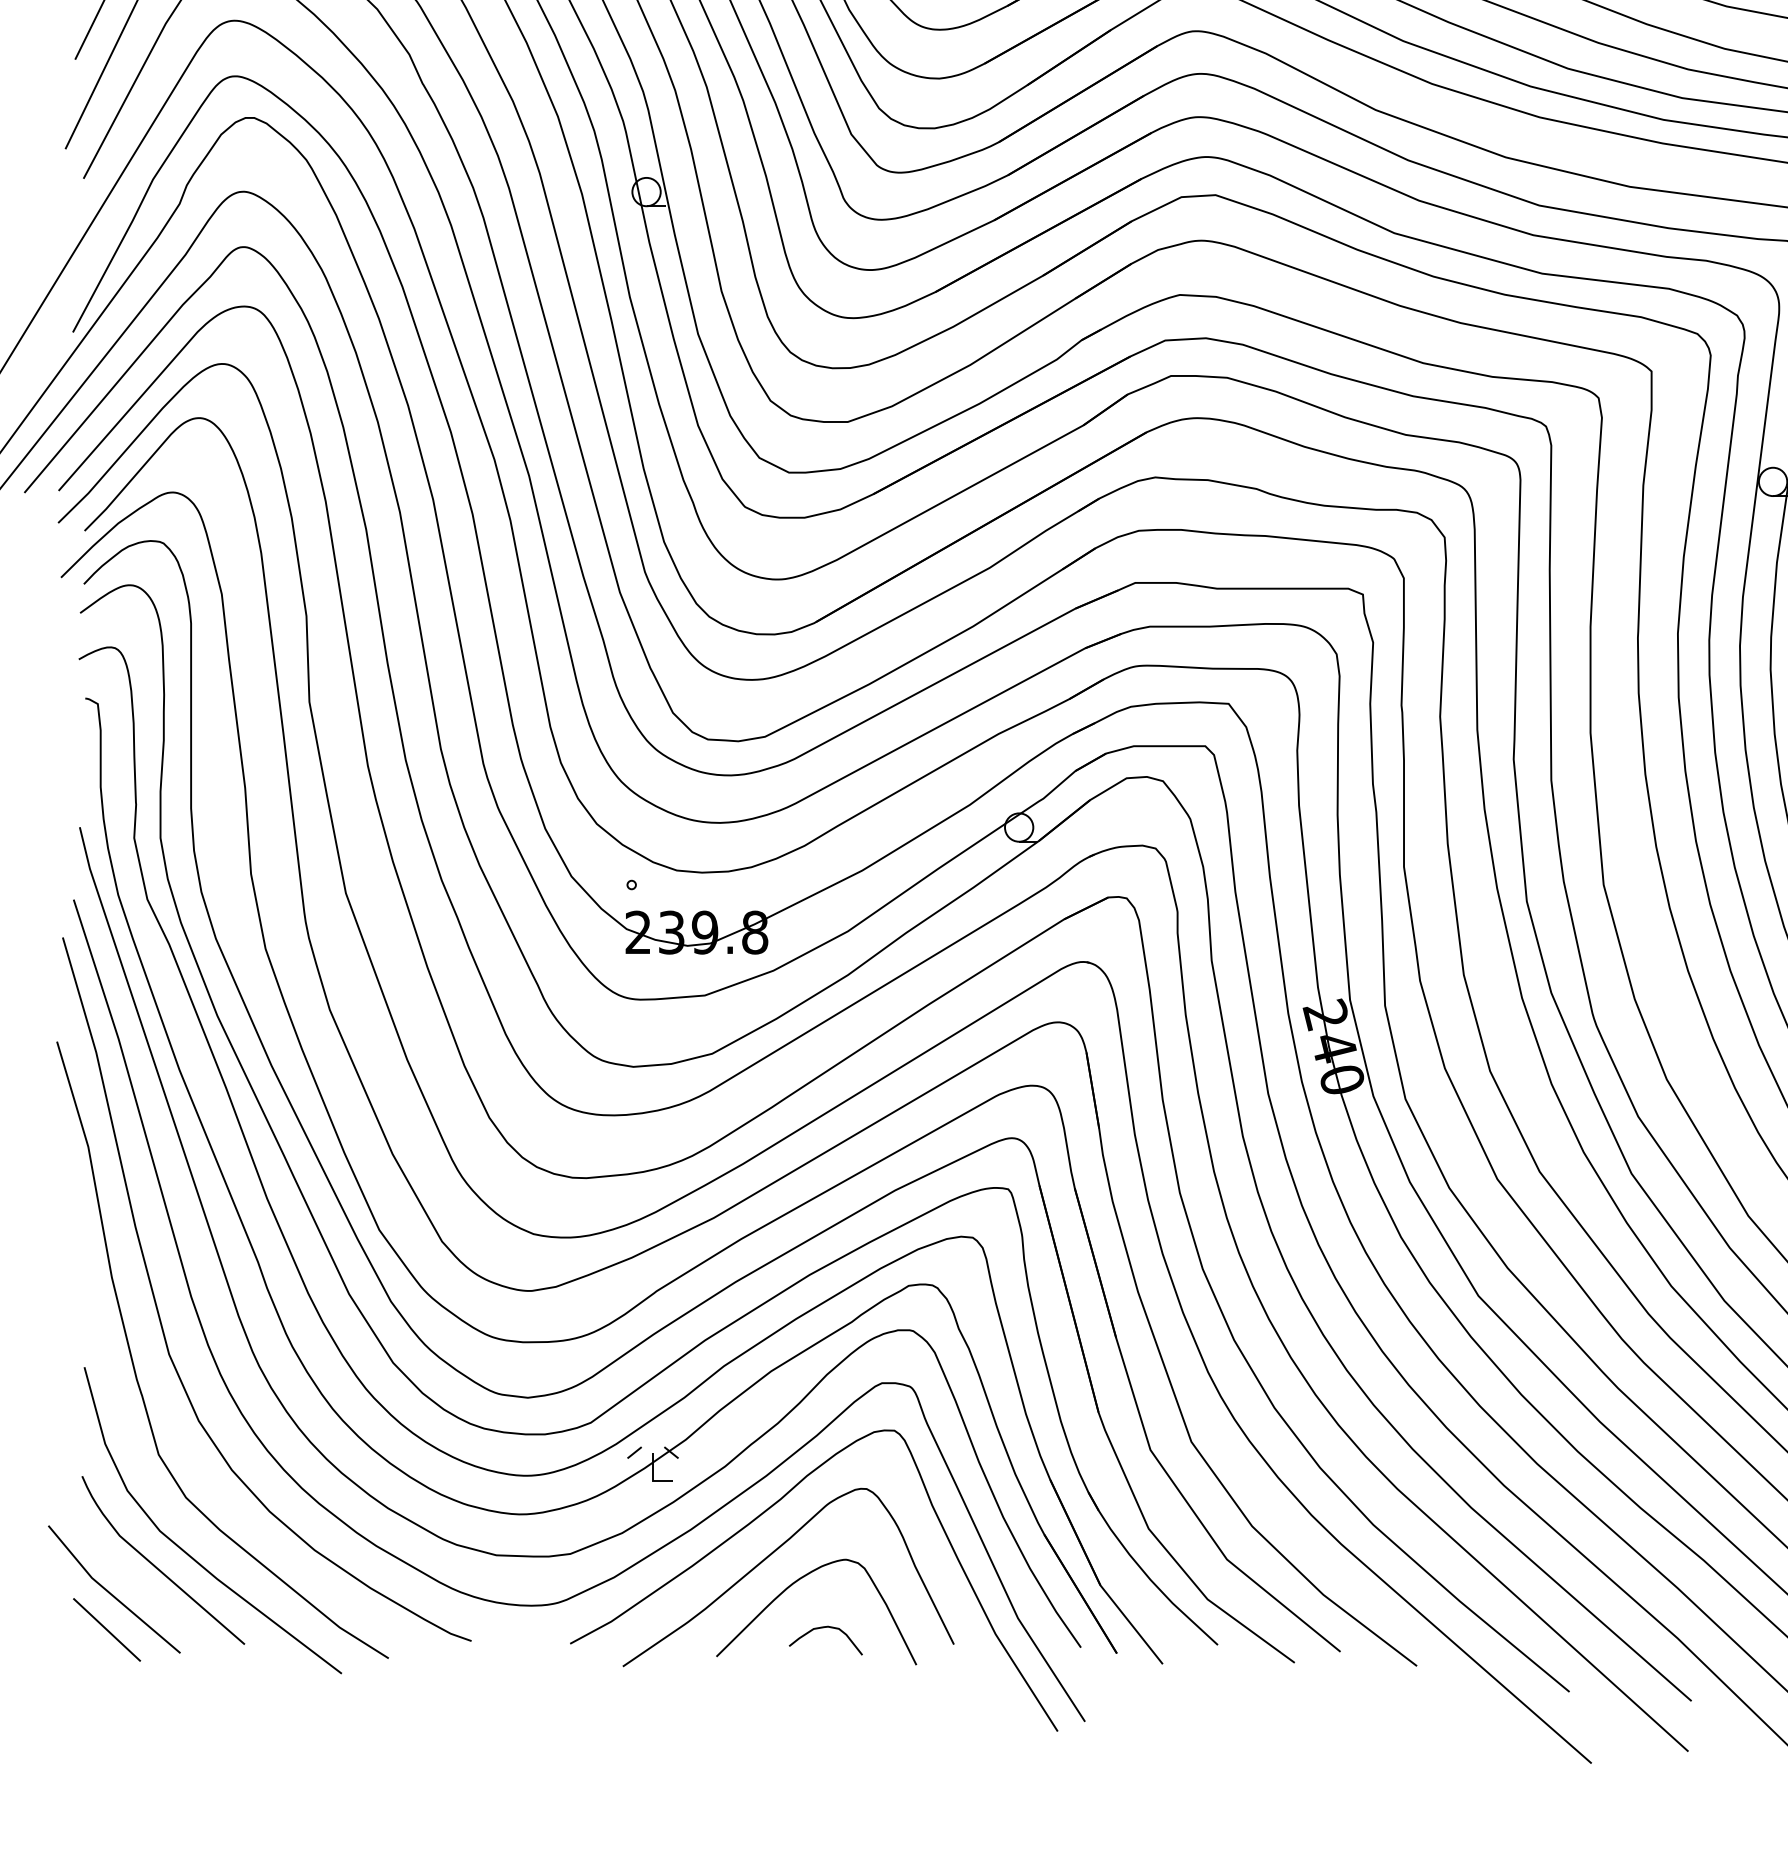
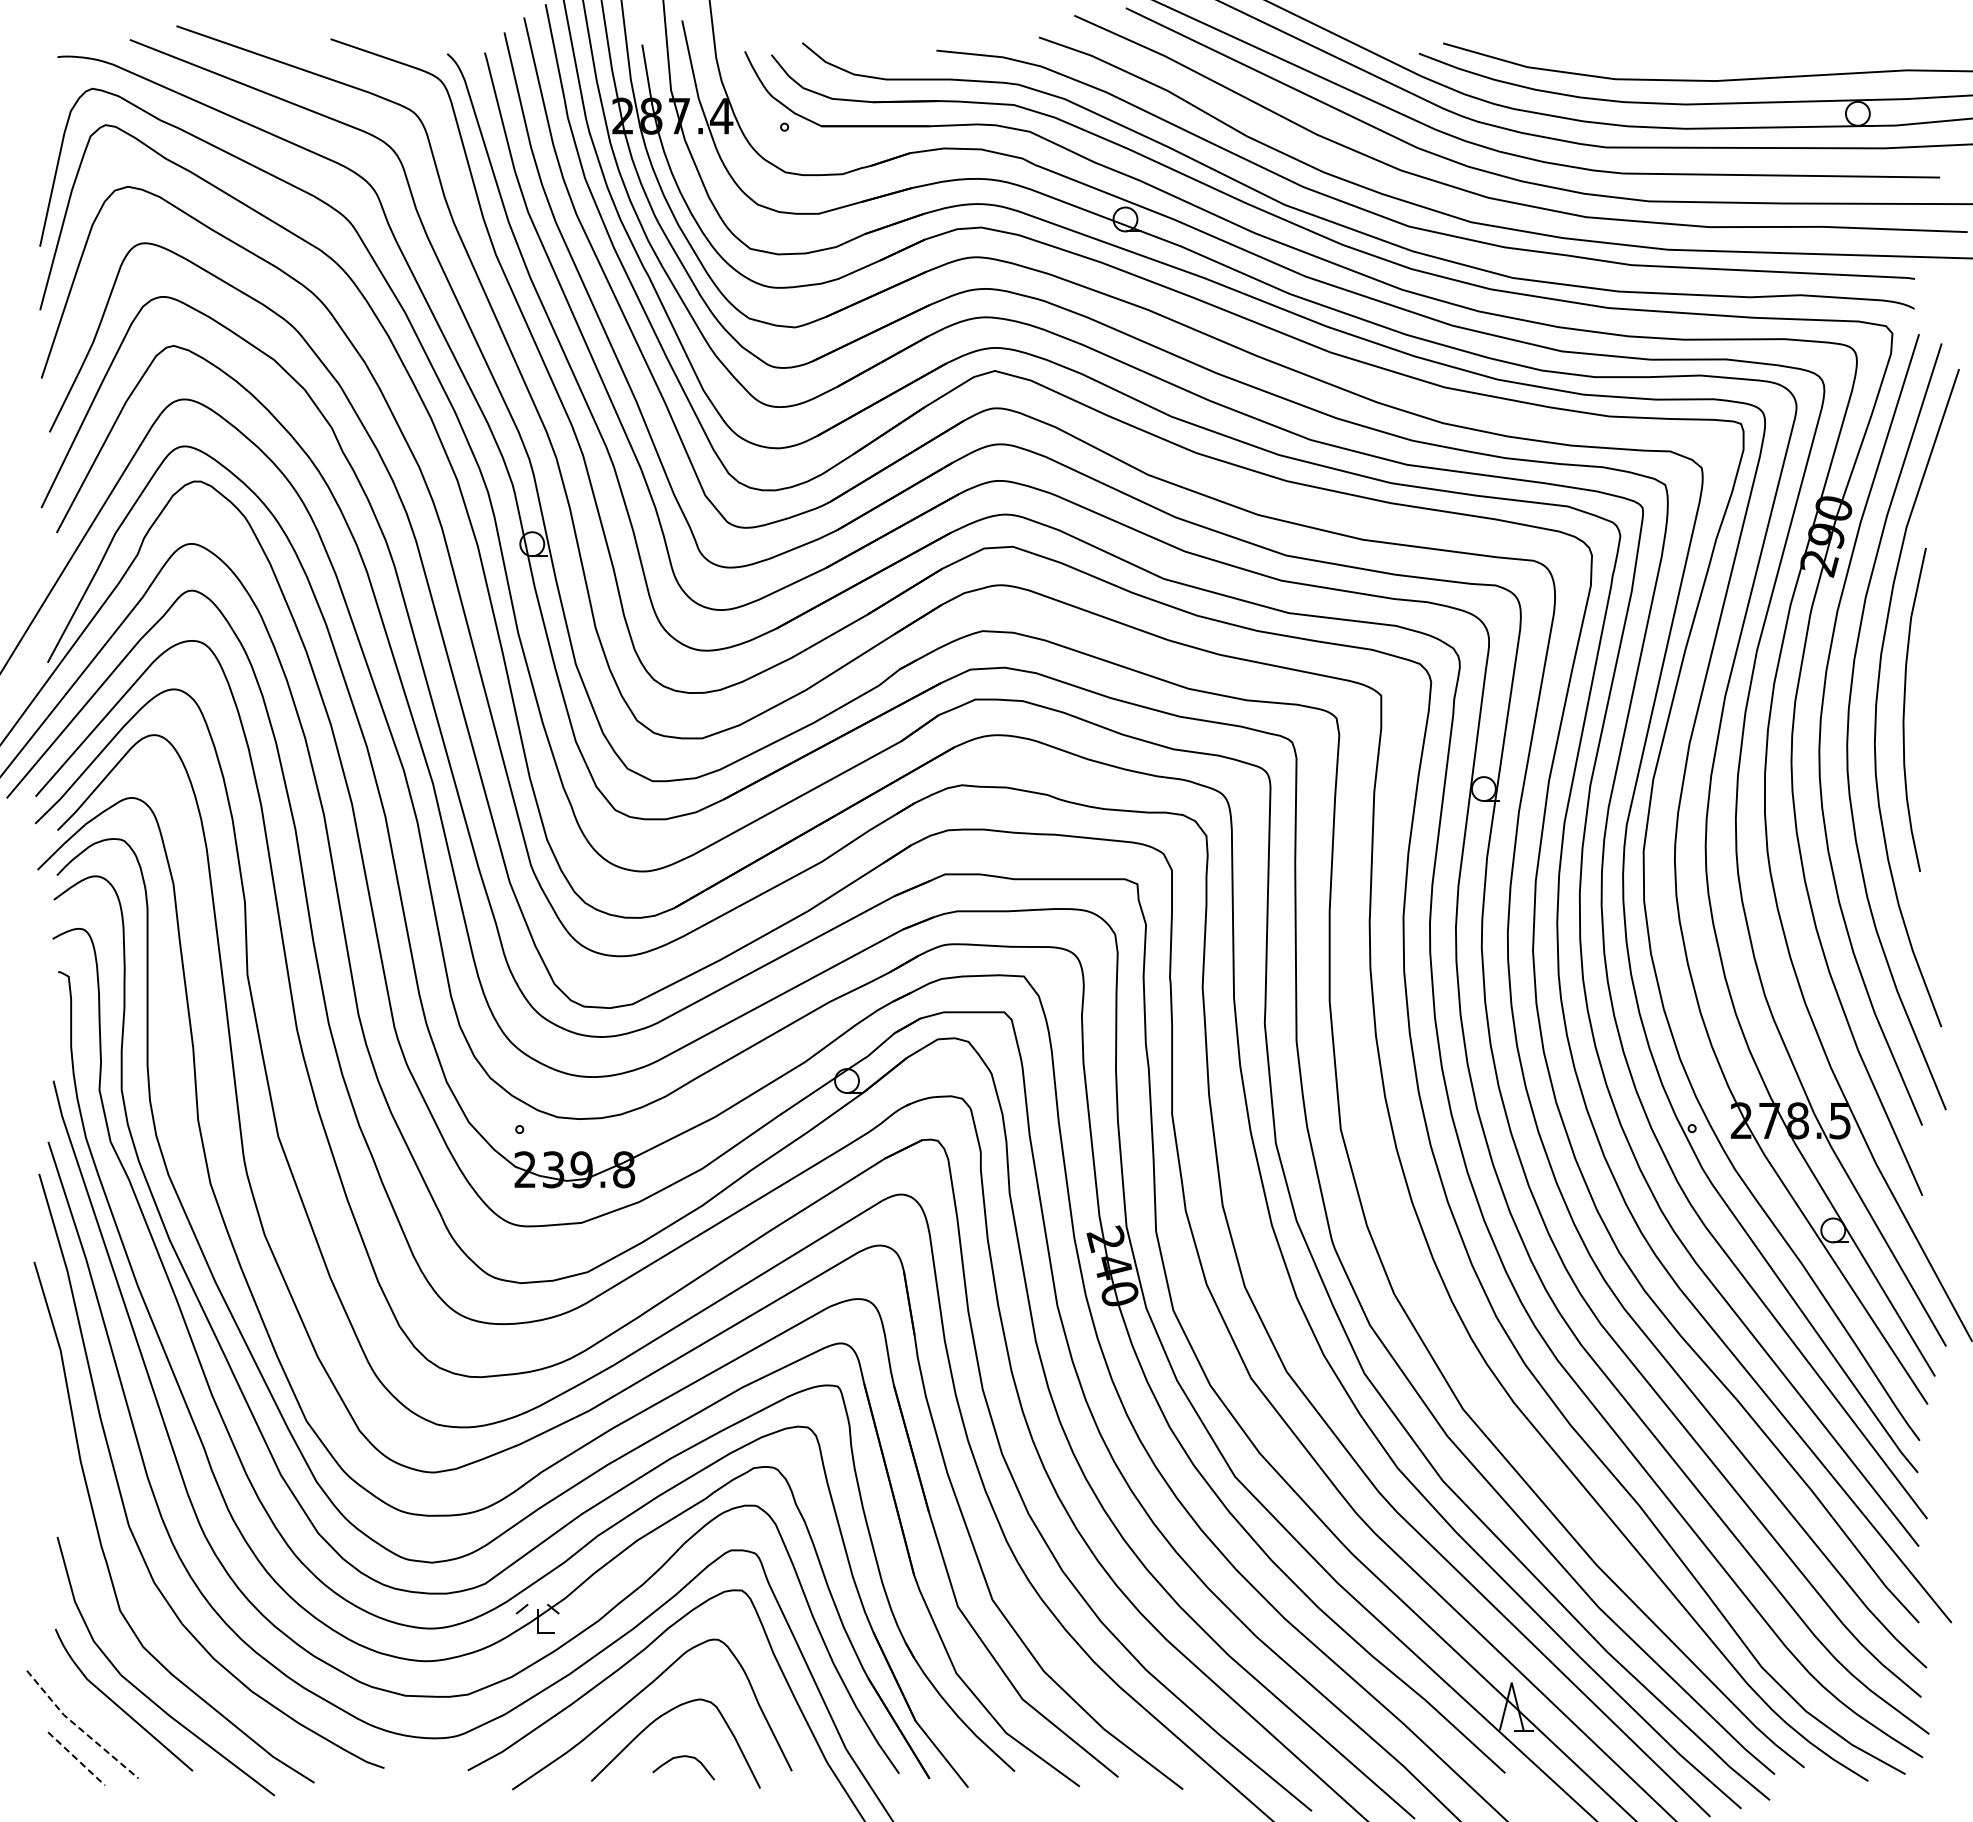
line: (109, 1592) -> (78, 1727), solid -> dashed
line: (107, 1629) -> (76, 1758), solid -> dashed

